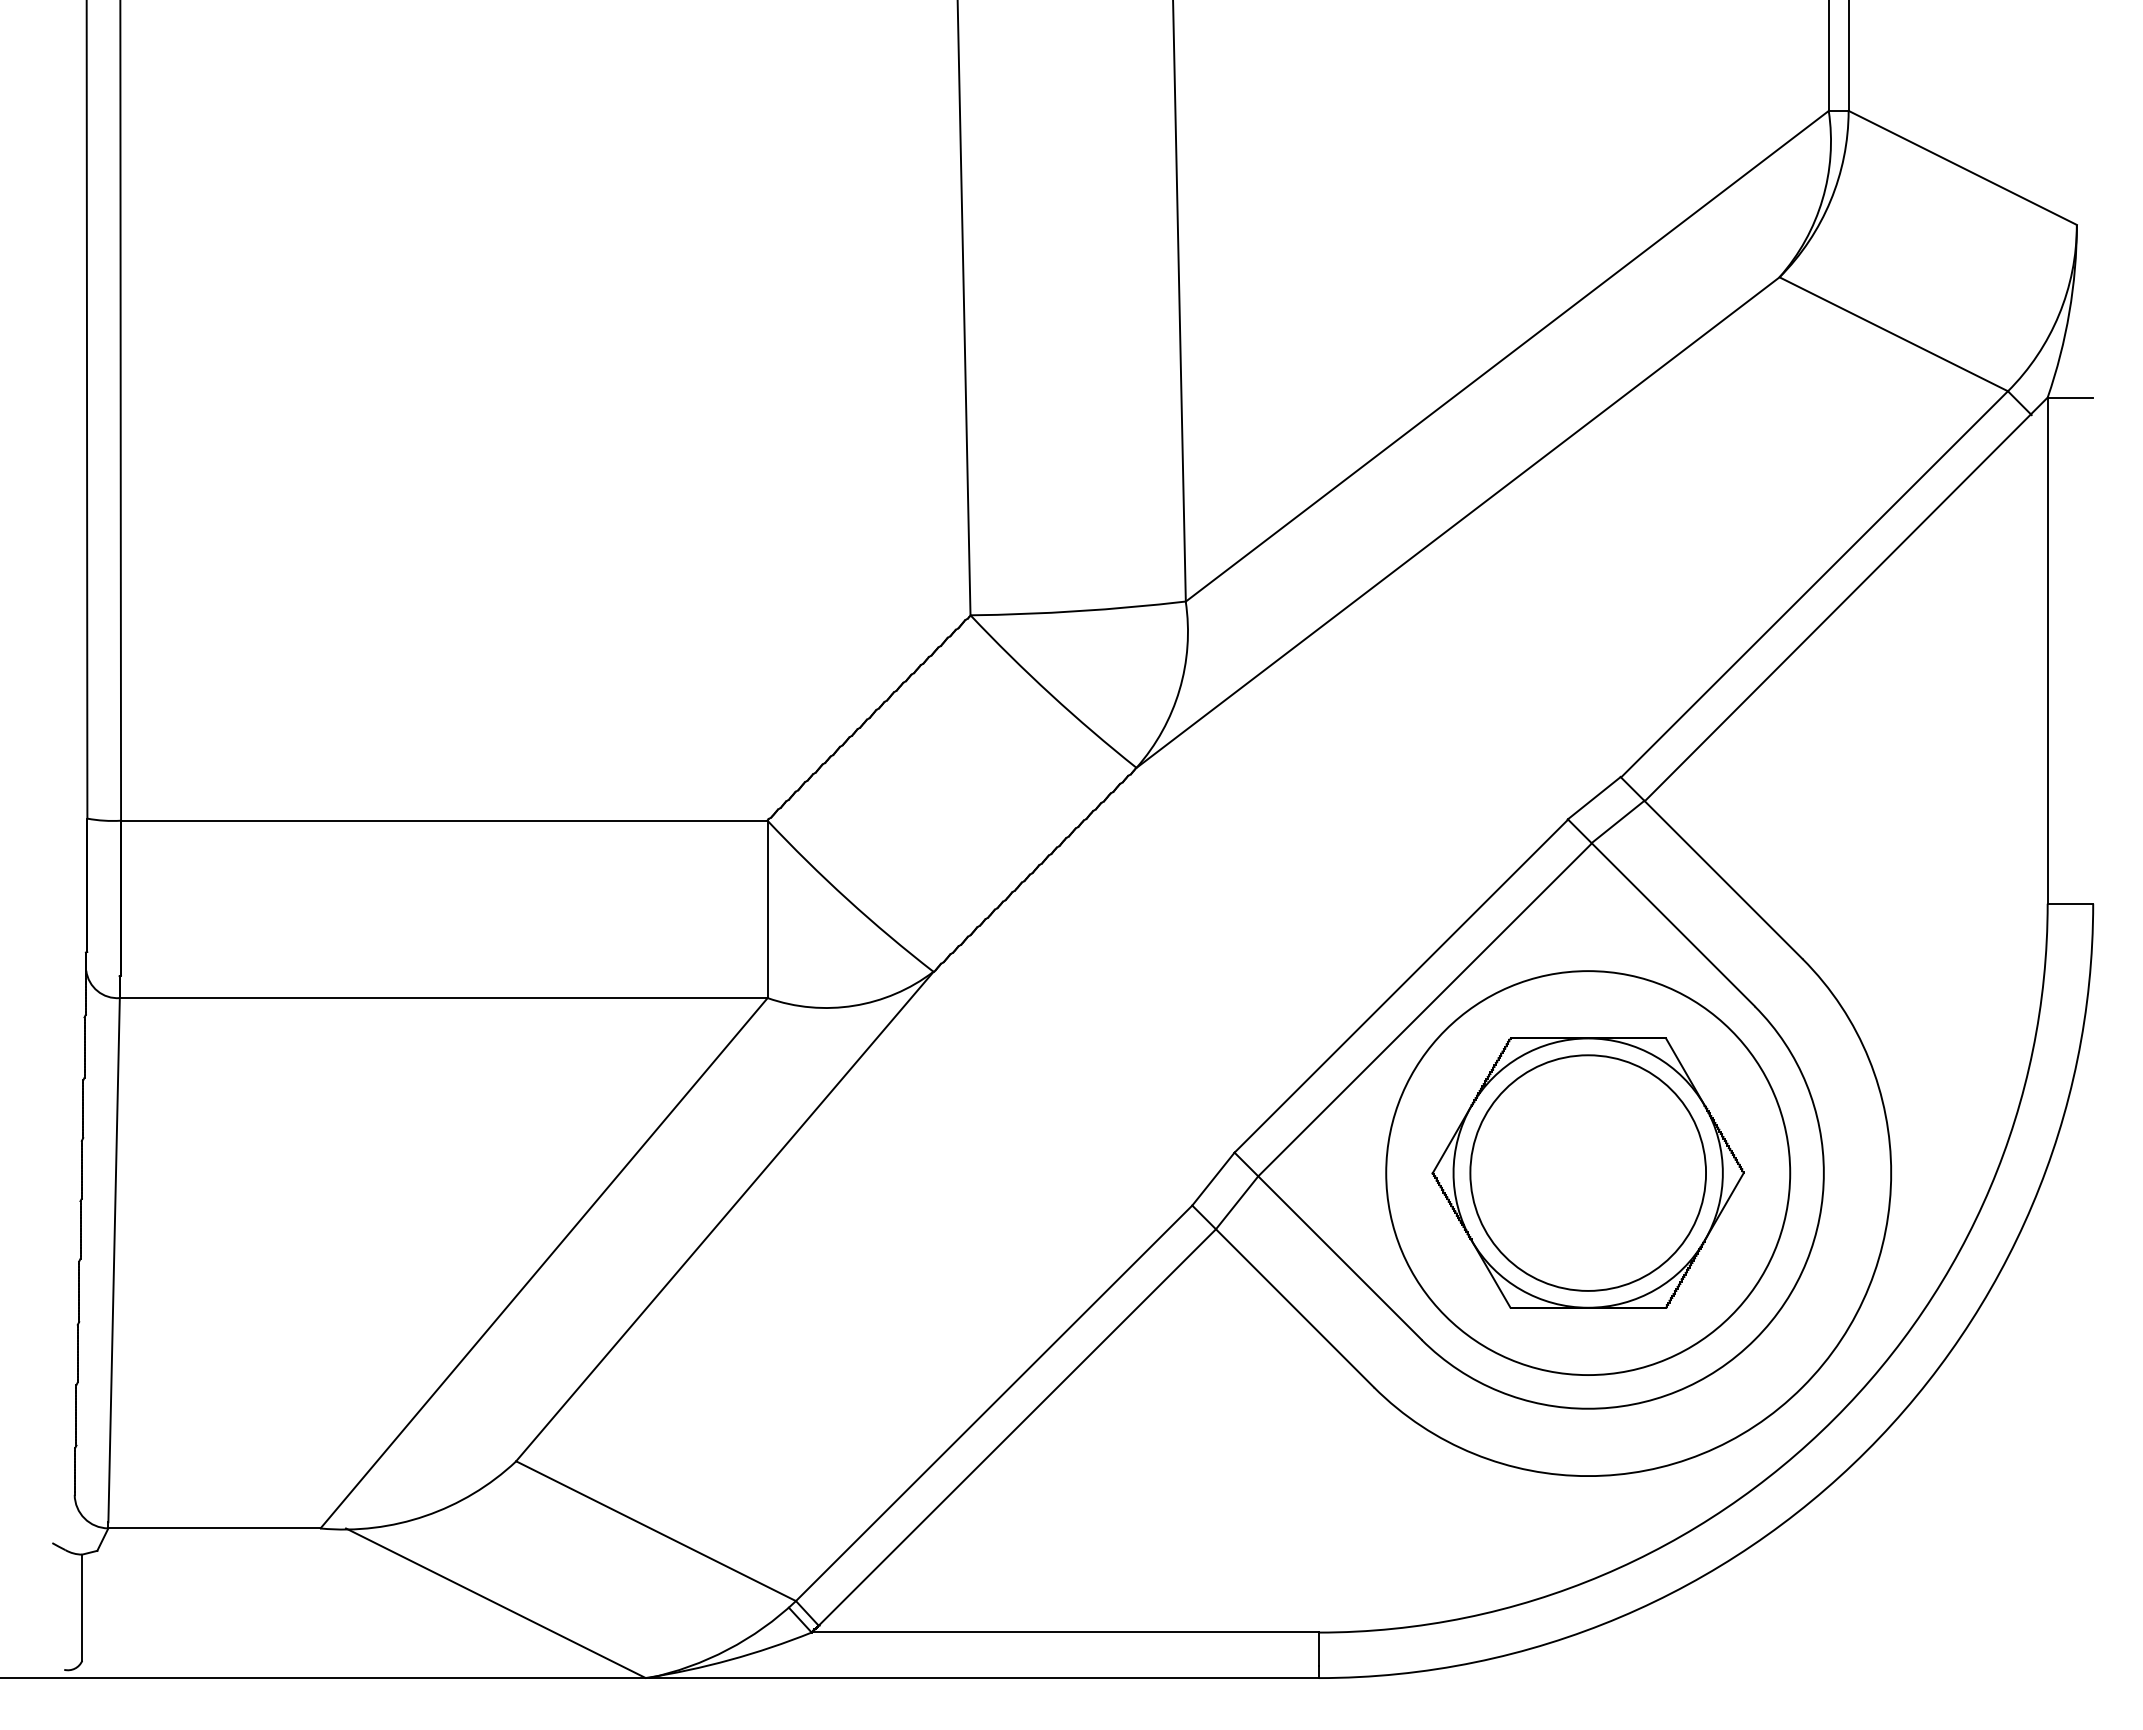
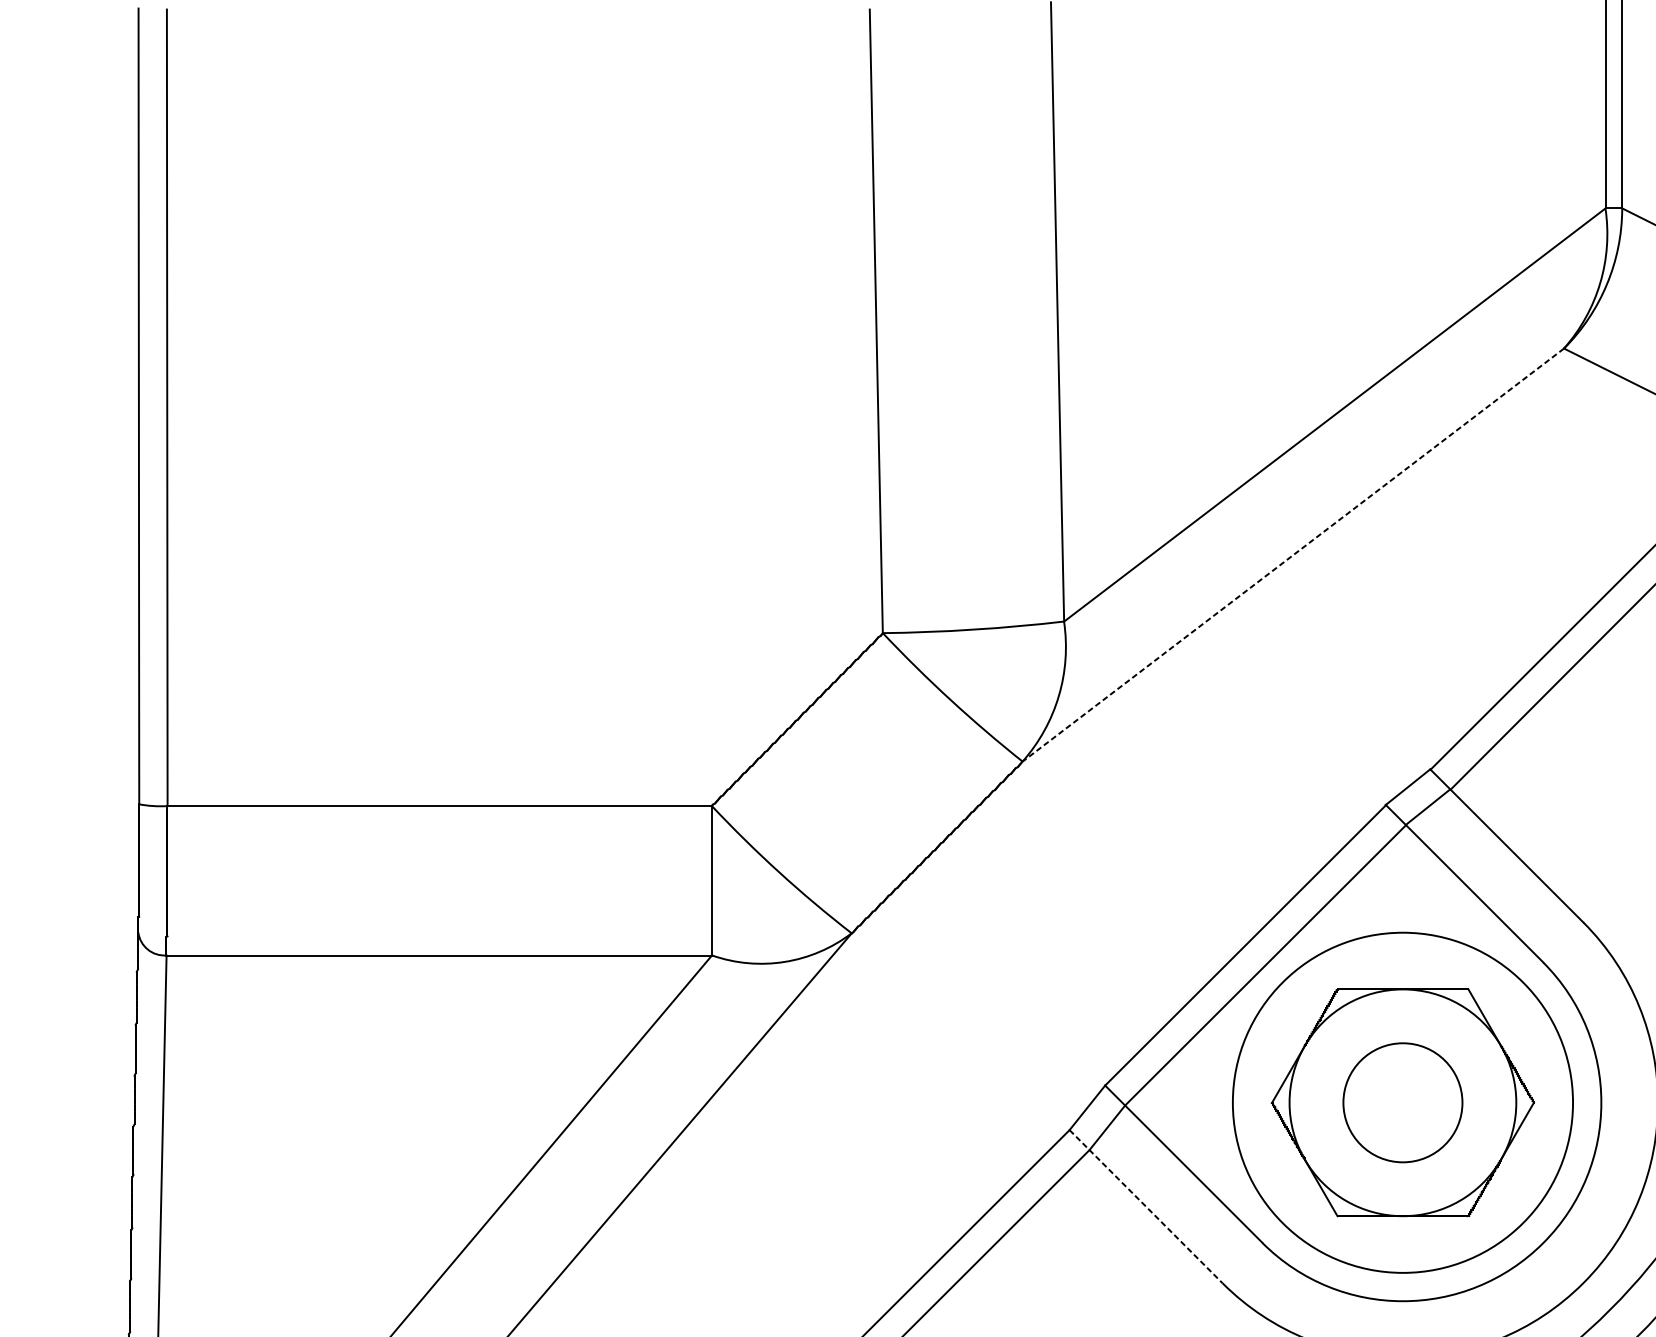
line: (1457, 522) -> (1292, 554), solid -> dashed
circle: (1588, 1172) -> (1403, 1102), size x0.6
line: (1283, 1296) -> (1146, 1206), solid -> dashed

